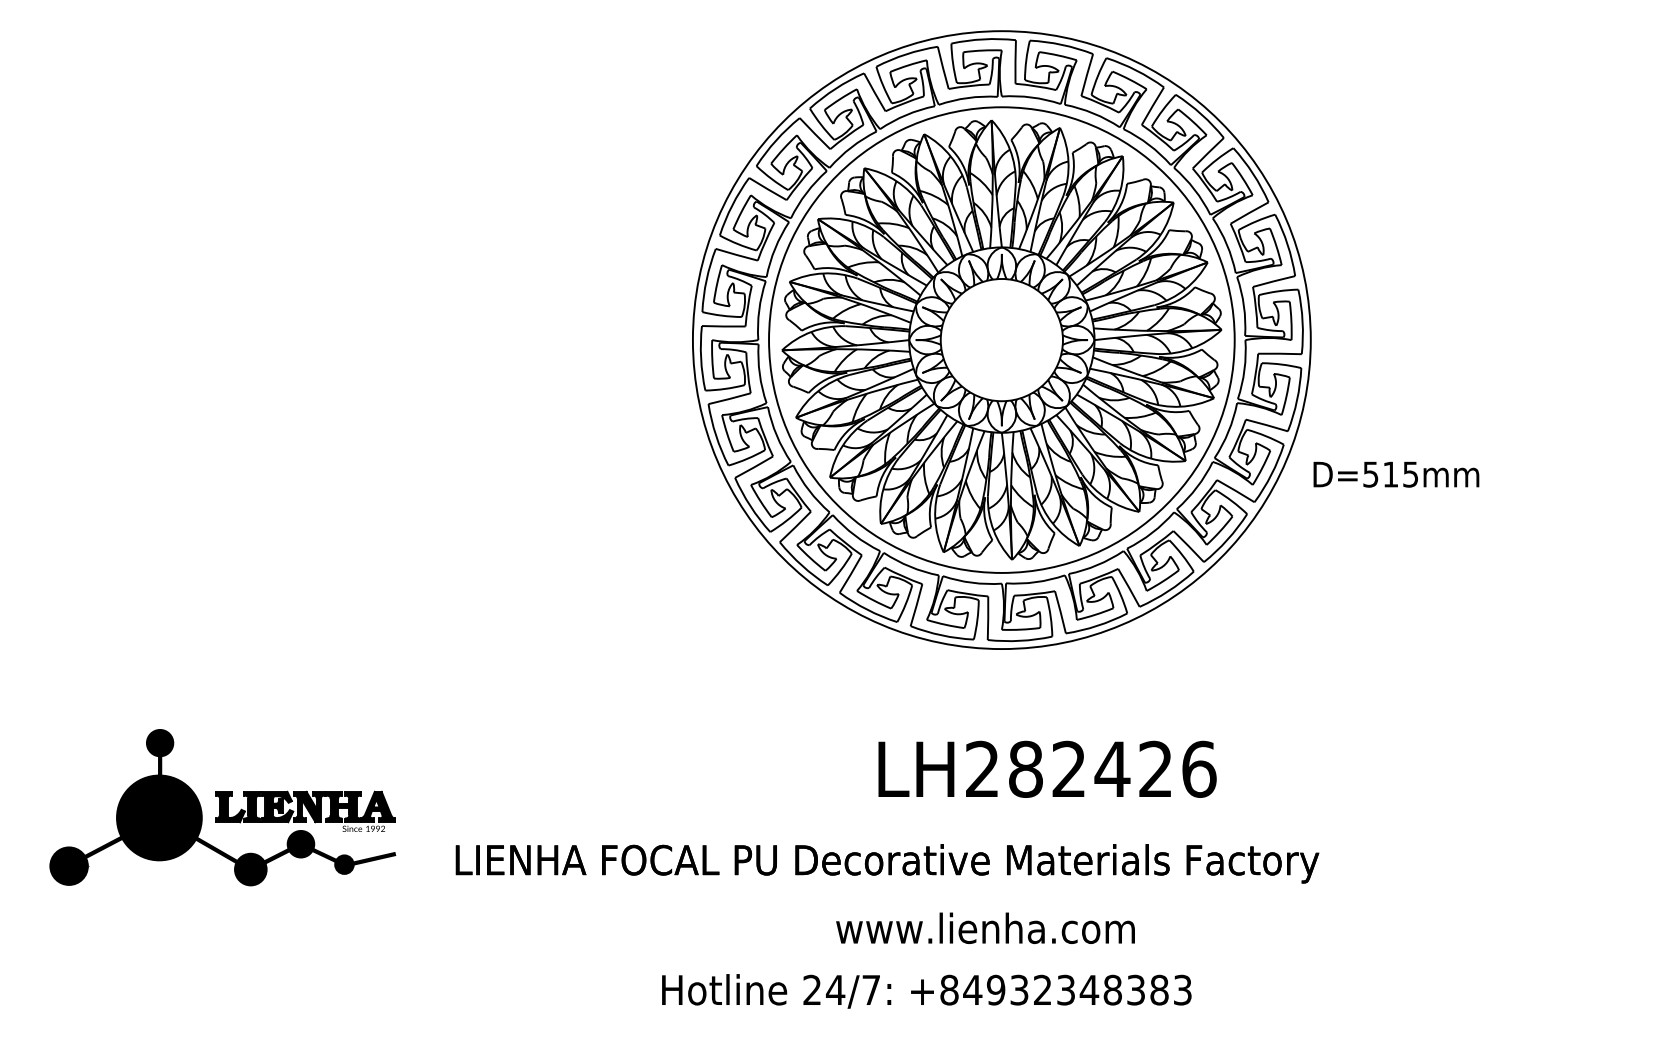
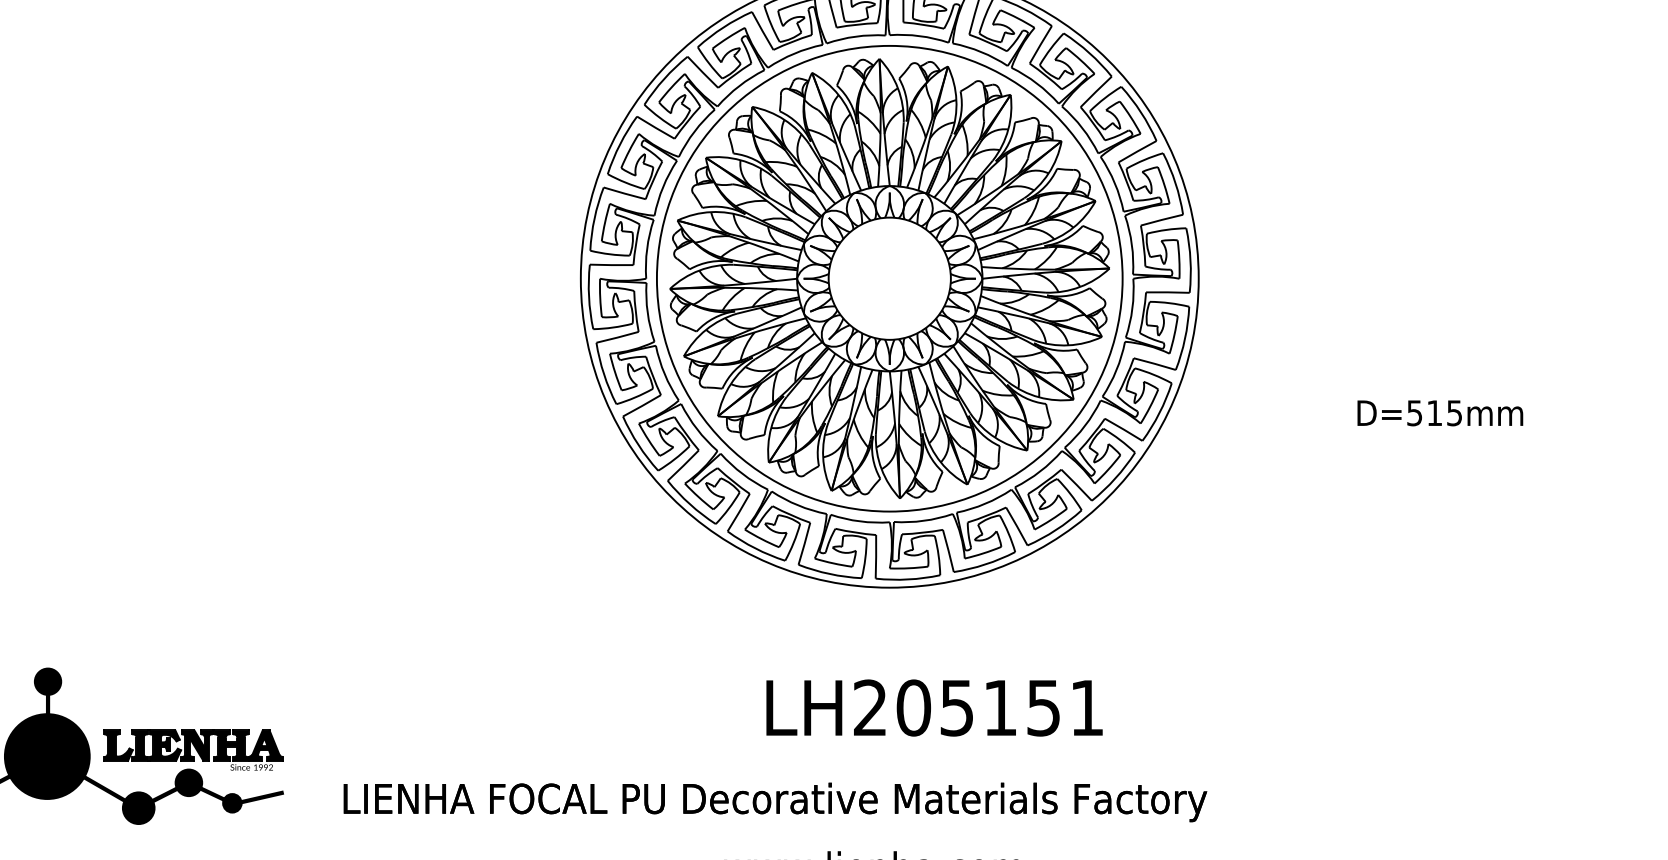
text: (1396, 474) -> (1440, 413), moved
text: (1112, 768) -> (1000, 707), LH282426 -> LH205151

